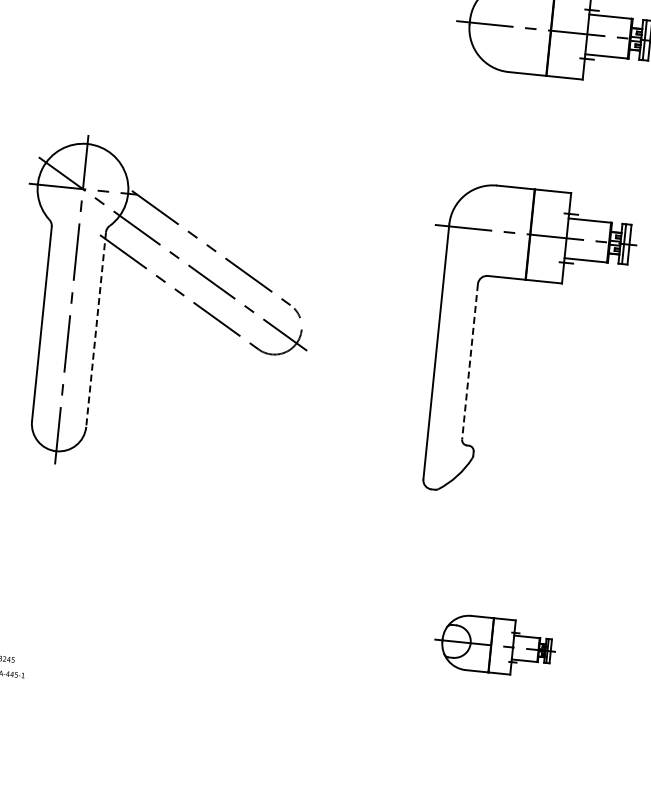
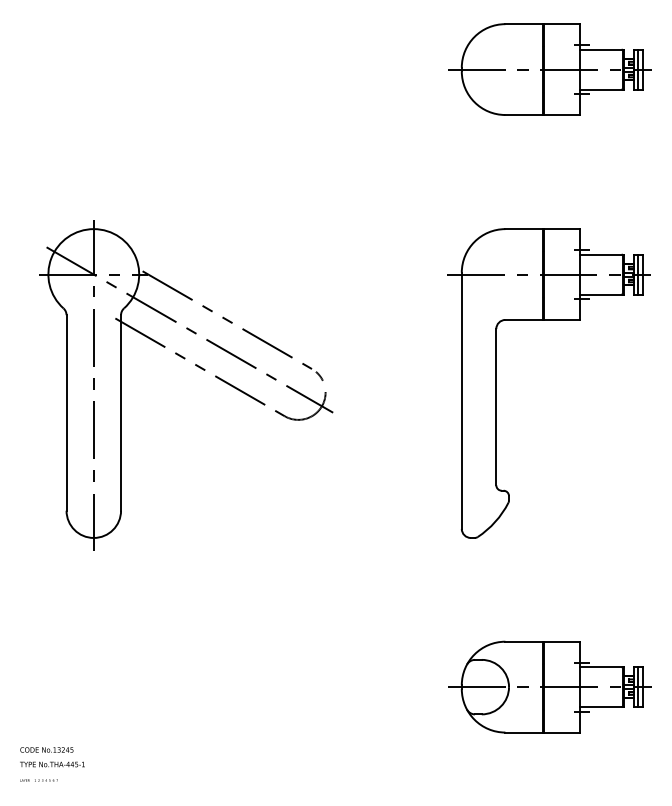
line: (96, 329) -> (121, 412), dashed -> solid
line: (470, 362) -> (496, 407), dashed -> solid
part: (494, 645) -> (549, 686), size x1.67

